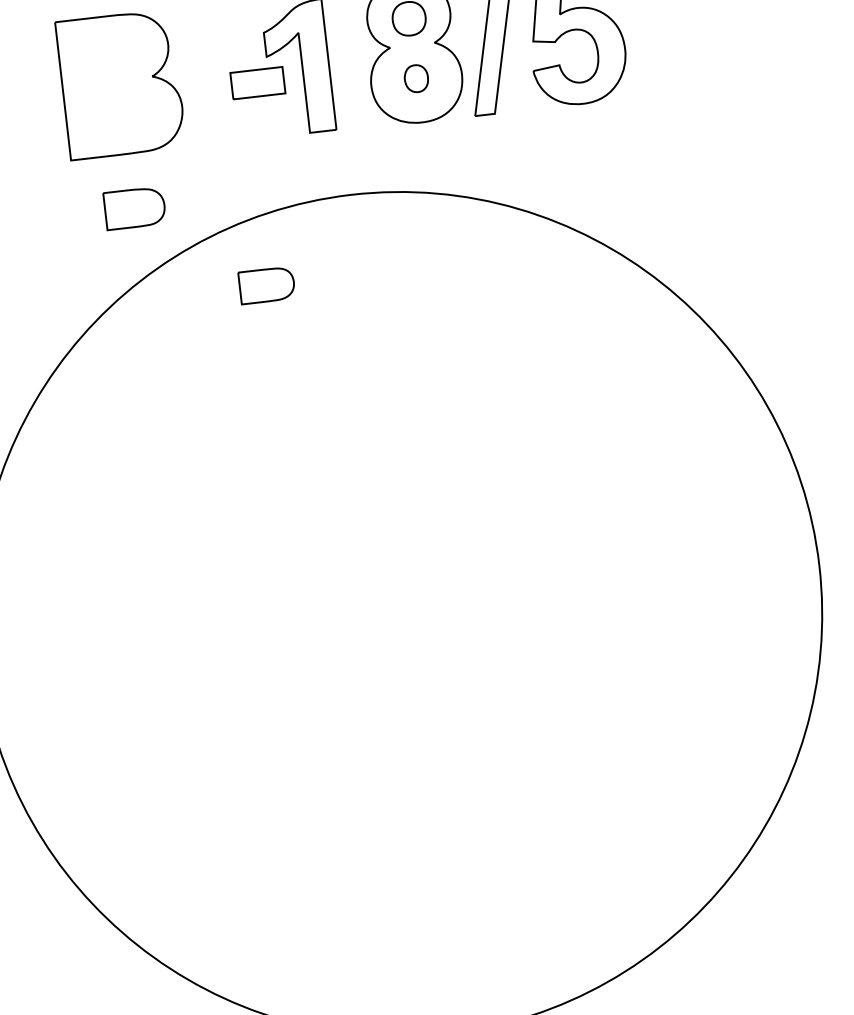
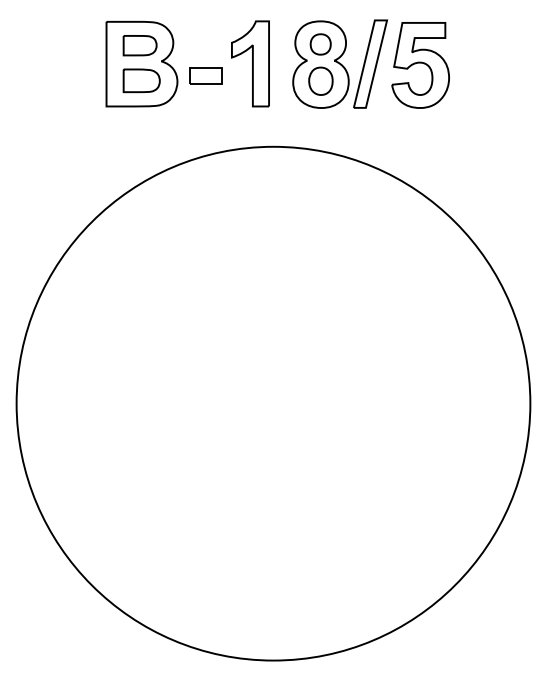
part: (415, 77) -> (320, 80), size x1.67
part: (257, 82) -> (205, 75), moved
part: (134, 207) -> (141, 80), moved
part: (265, 285) -> (139, 45), moved

